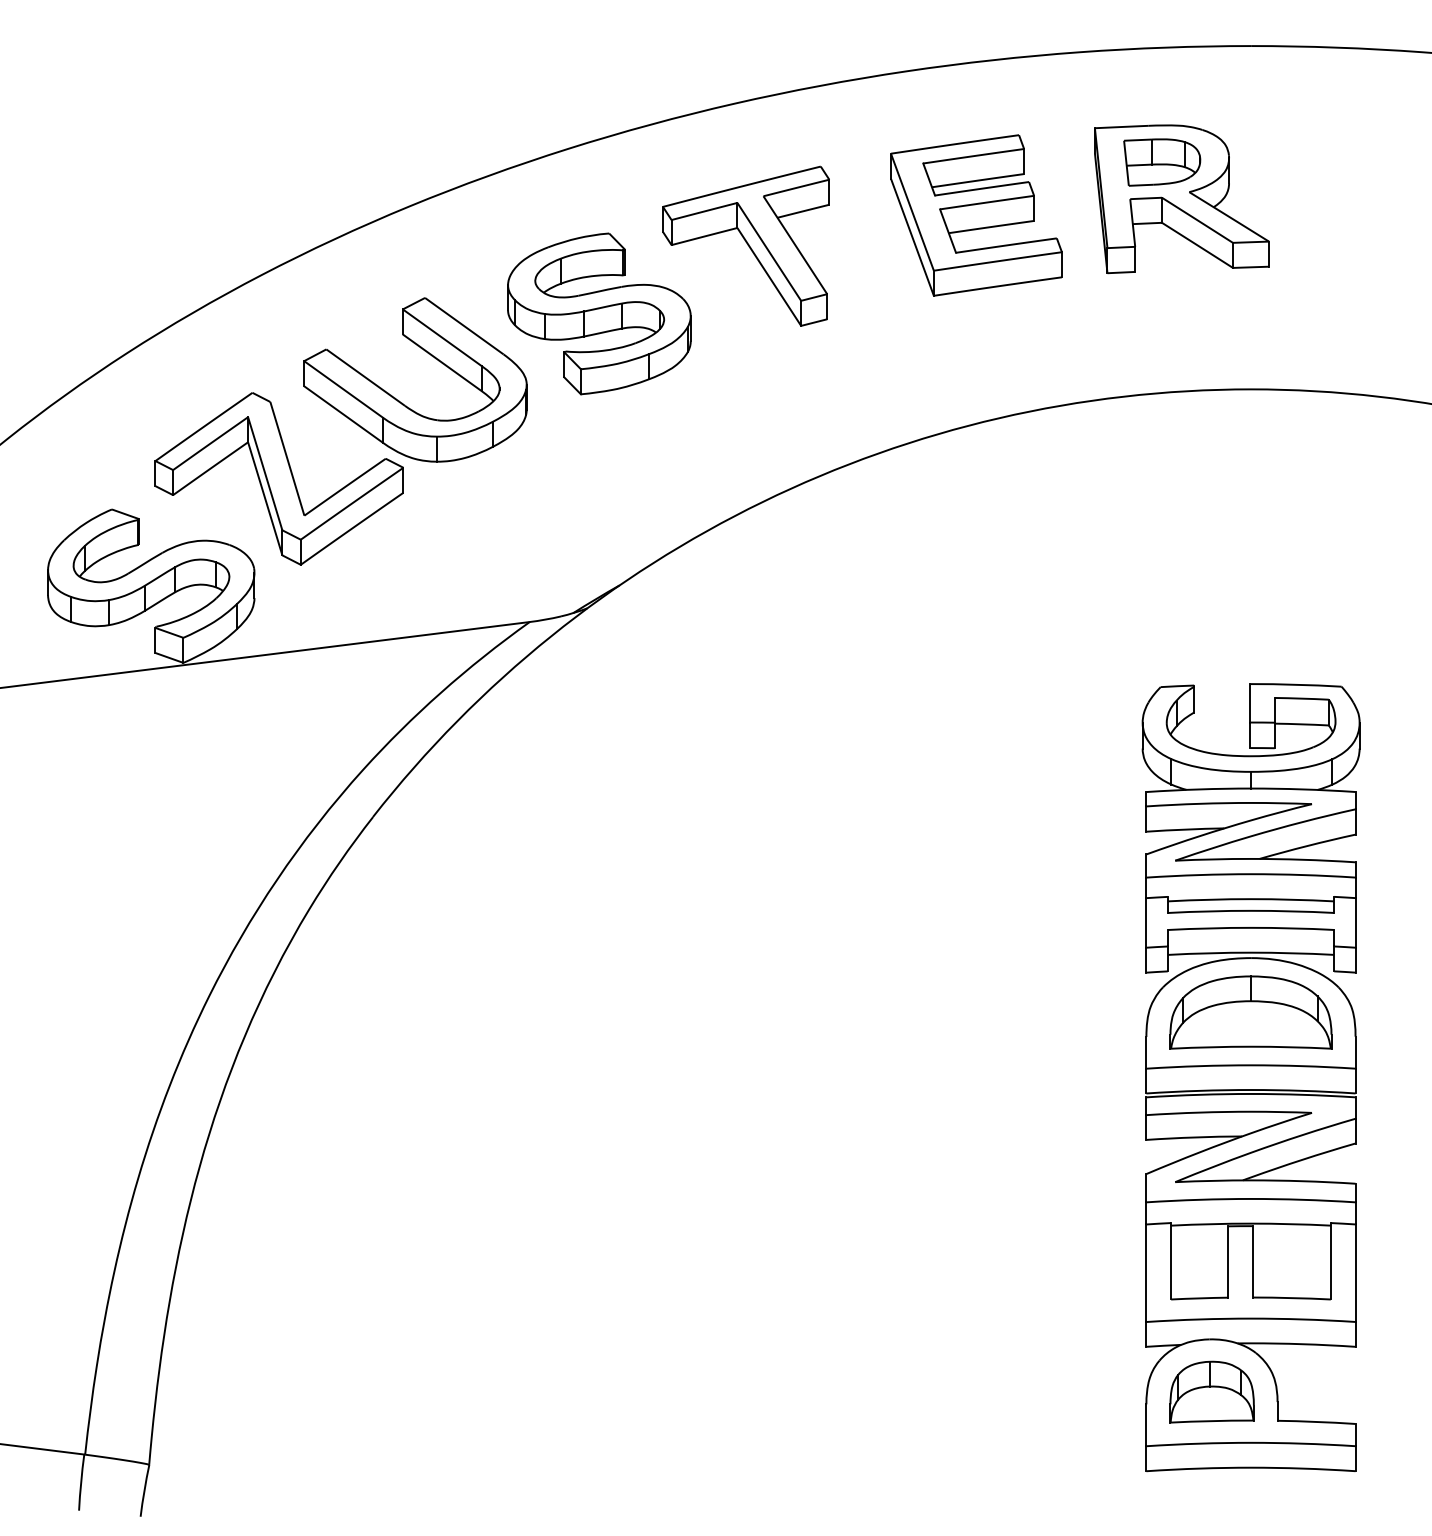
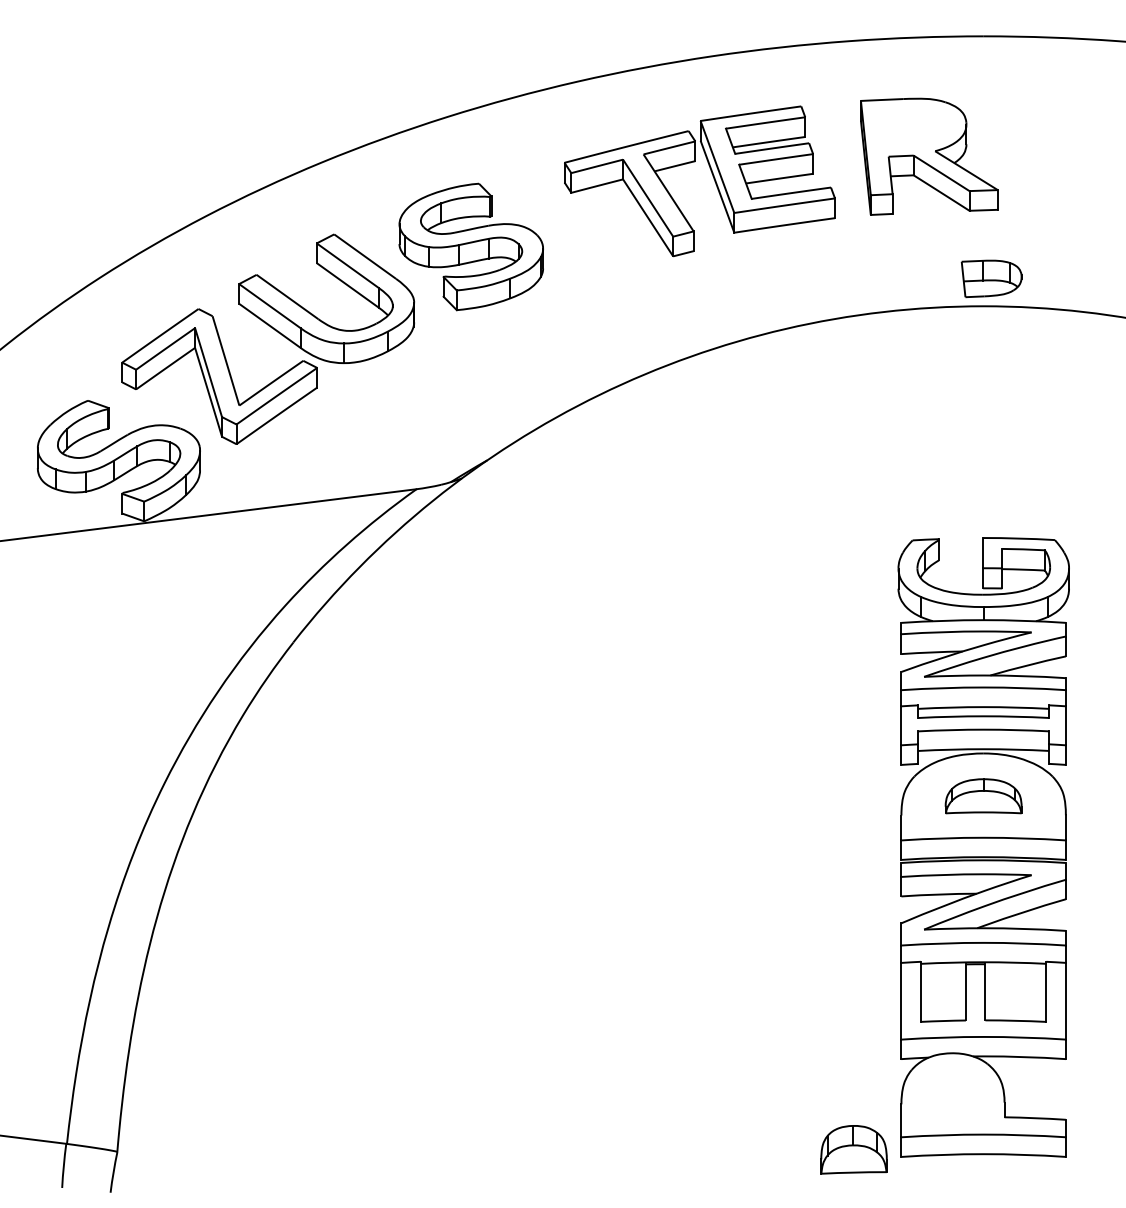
part: (1162, 162) -> (991, 278), moved
part: (745, 245) -> (629, 193), moved
part: (1250, 1012) -> (983, 796), size x0.6
part: (1211, 1391) -> (853, 1149), moved

